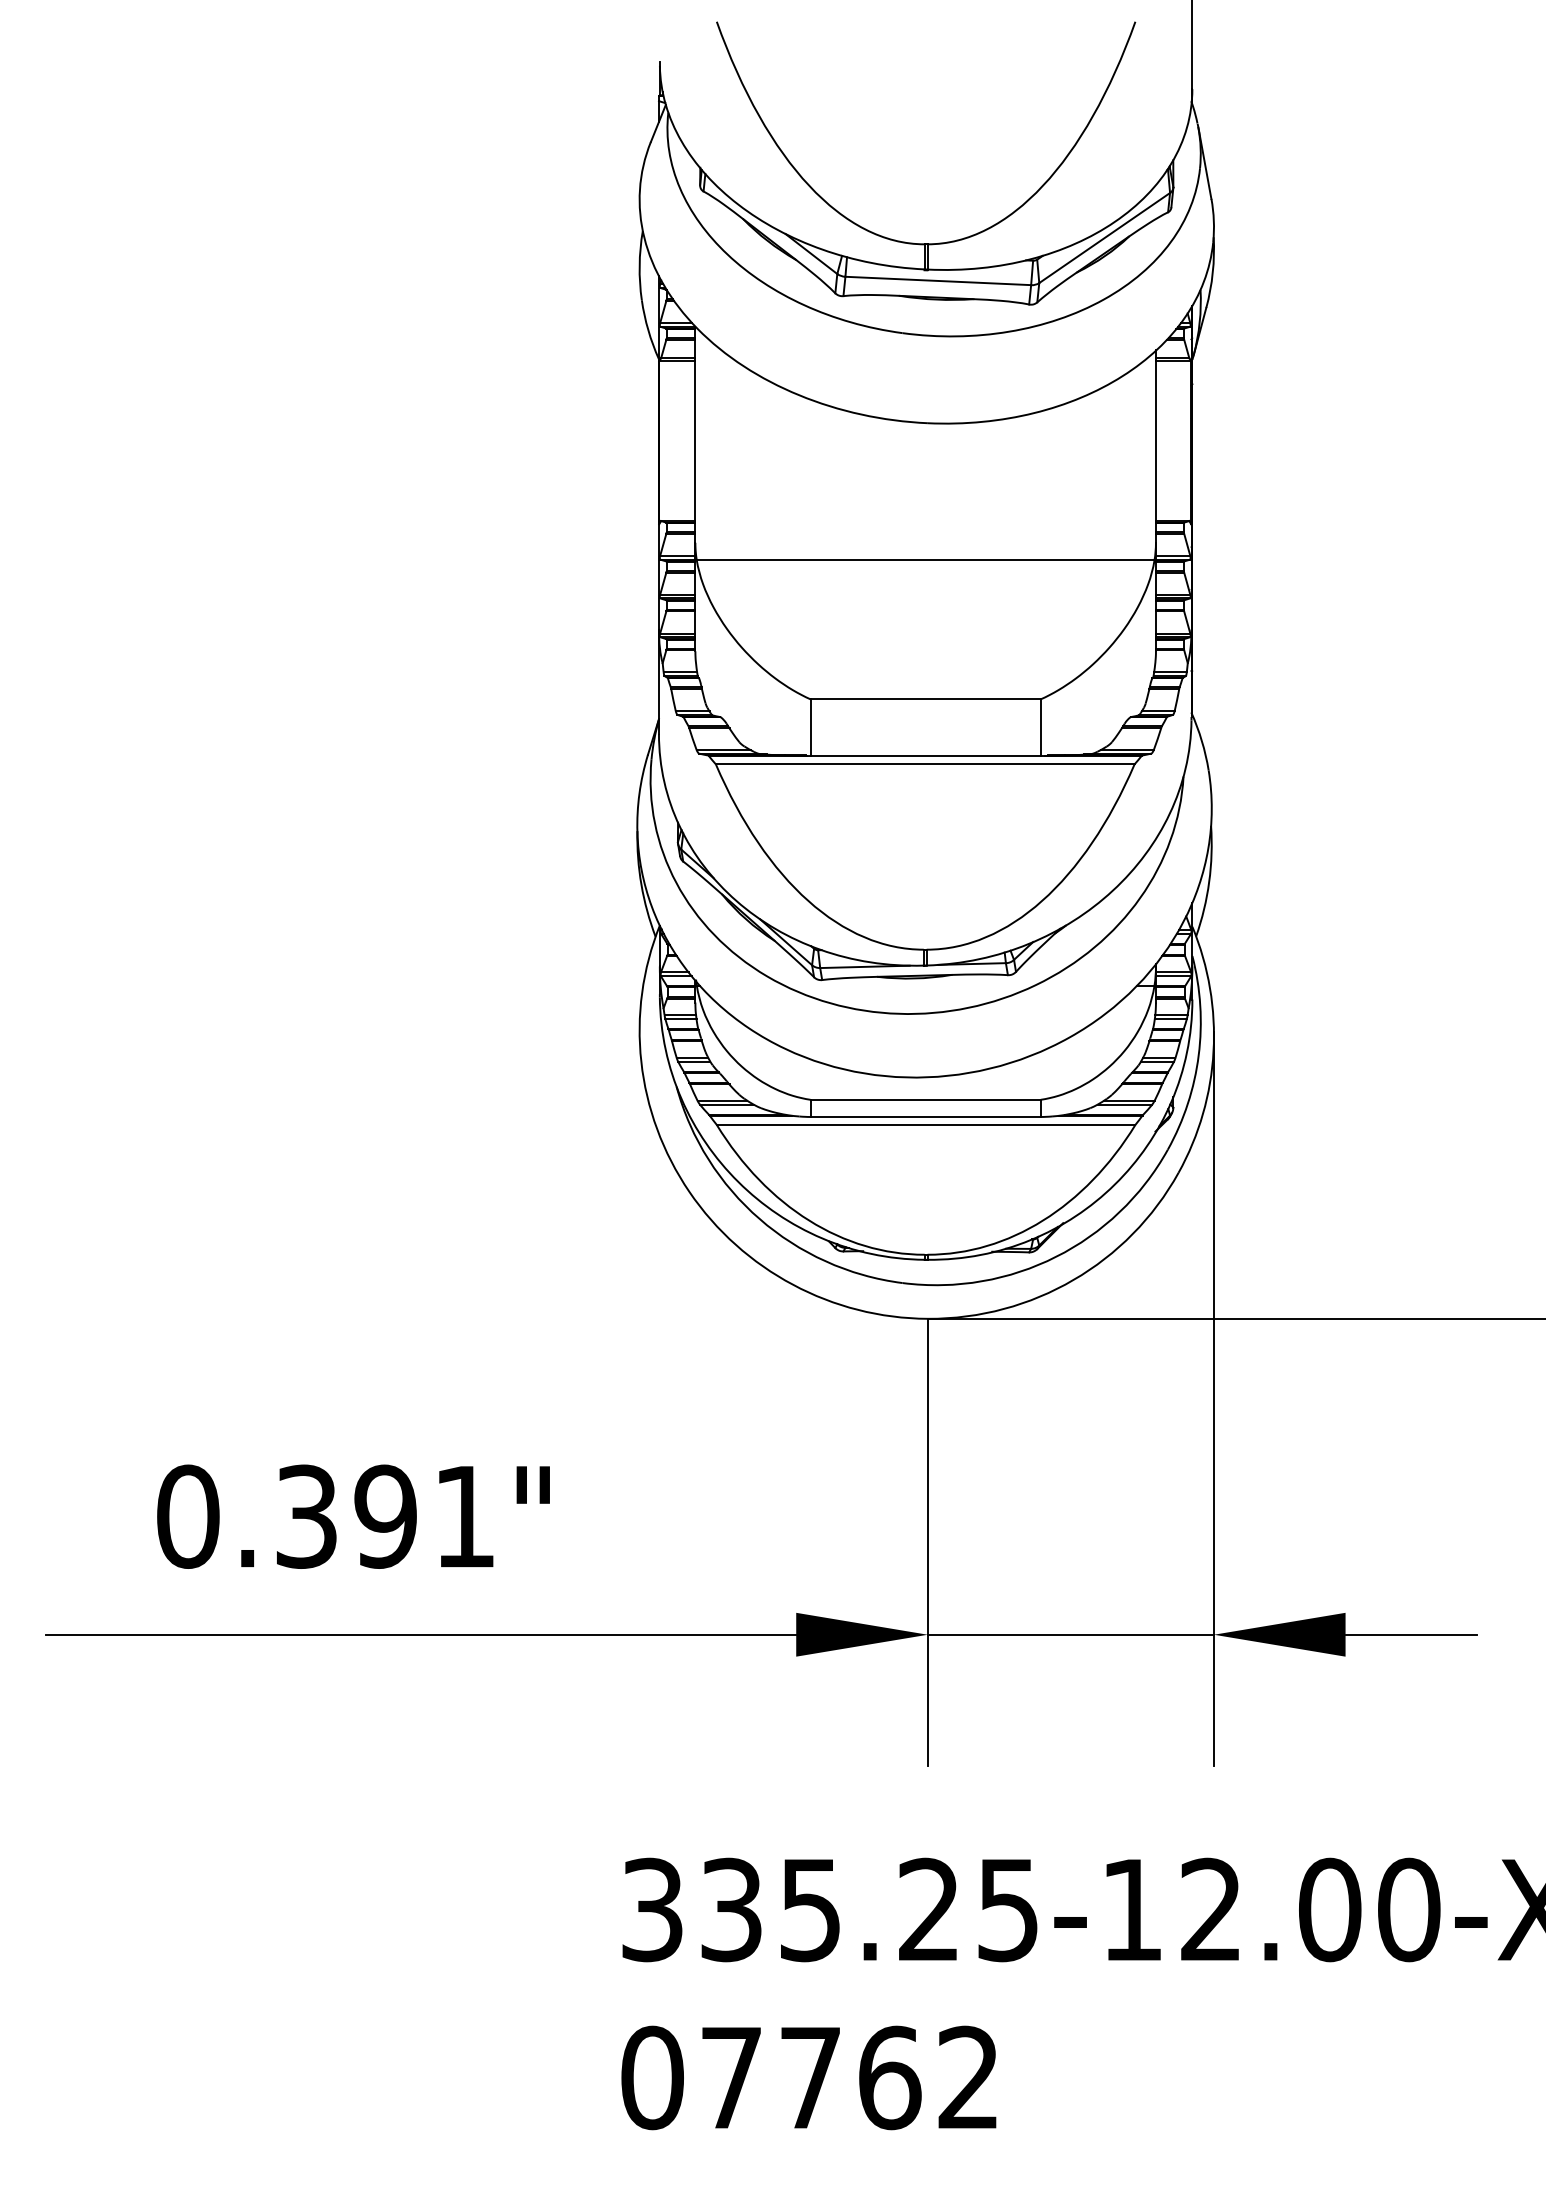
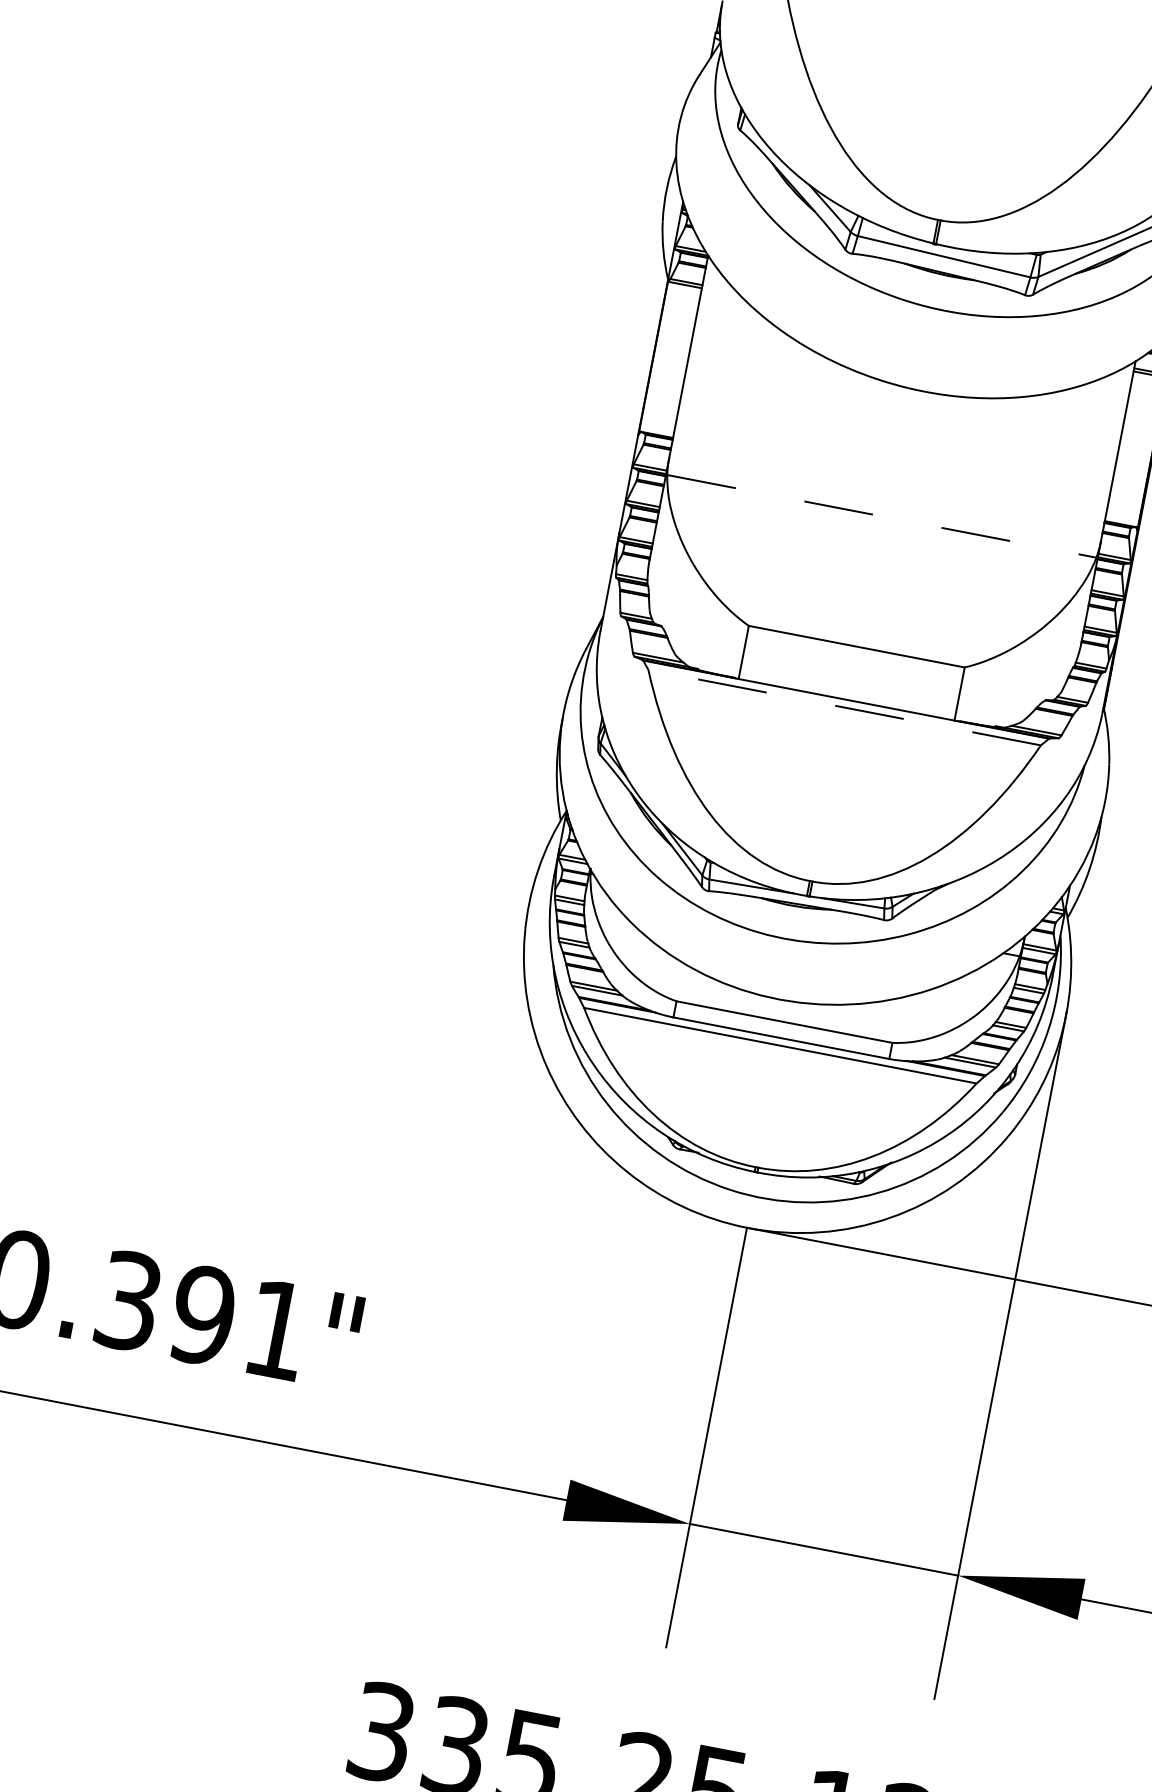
line: (925, 560) -> (881, 516), solid -> dashed
line: (924, 764) -> (843, 707), solid -> dashed

